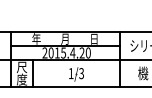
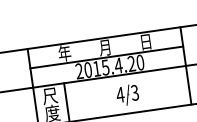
text: (70, 73) -> (119, 94), 1/3 -> 4/3

